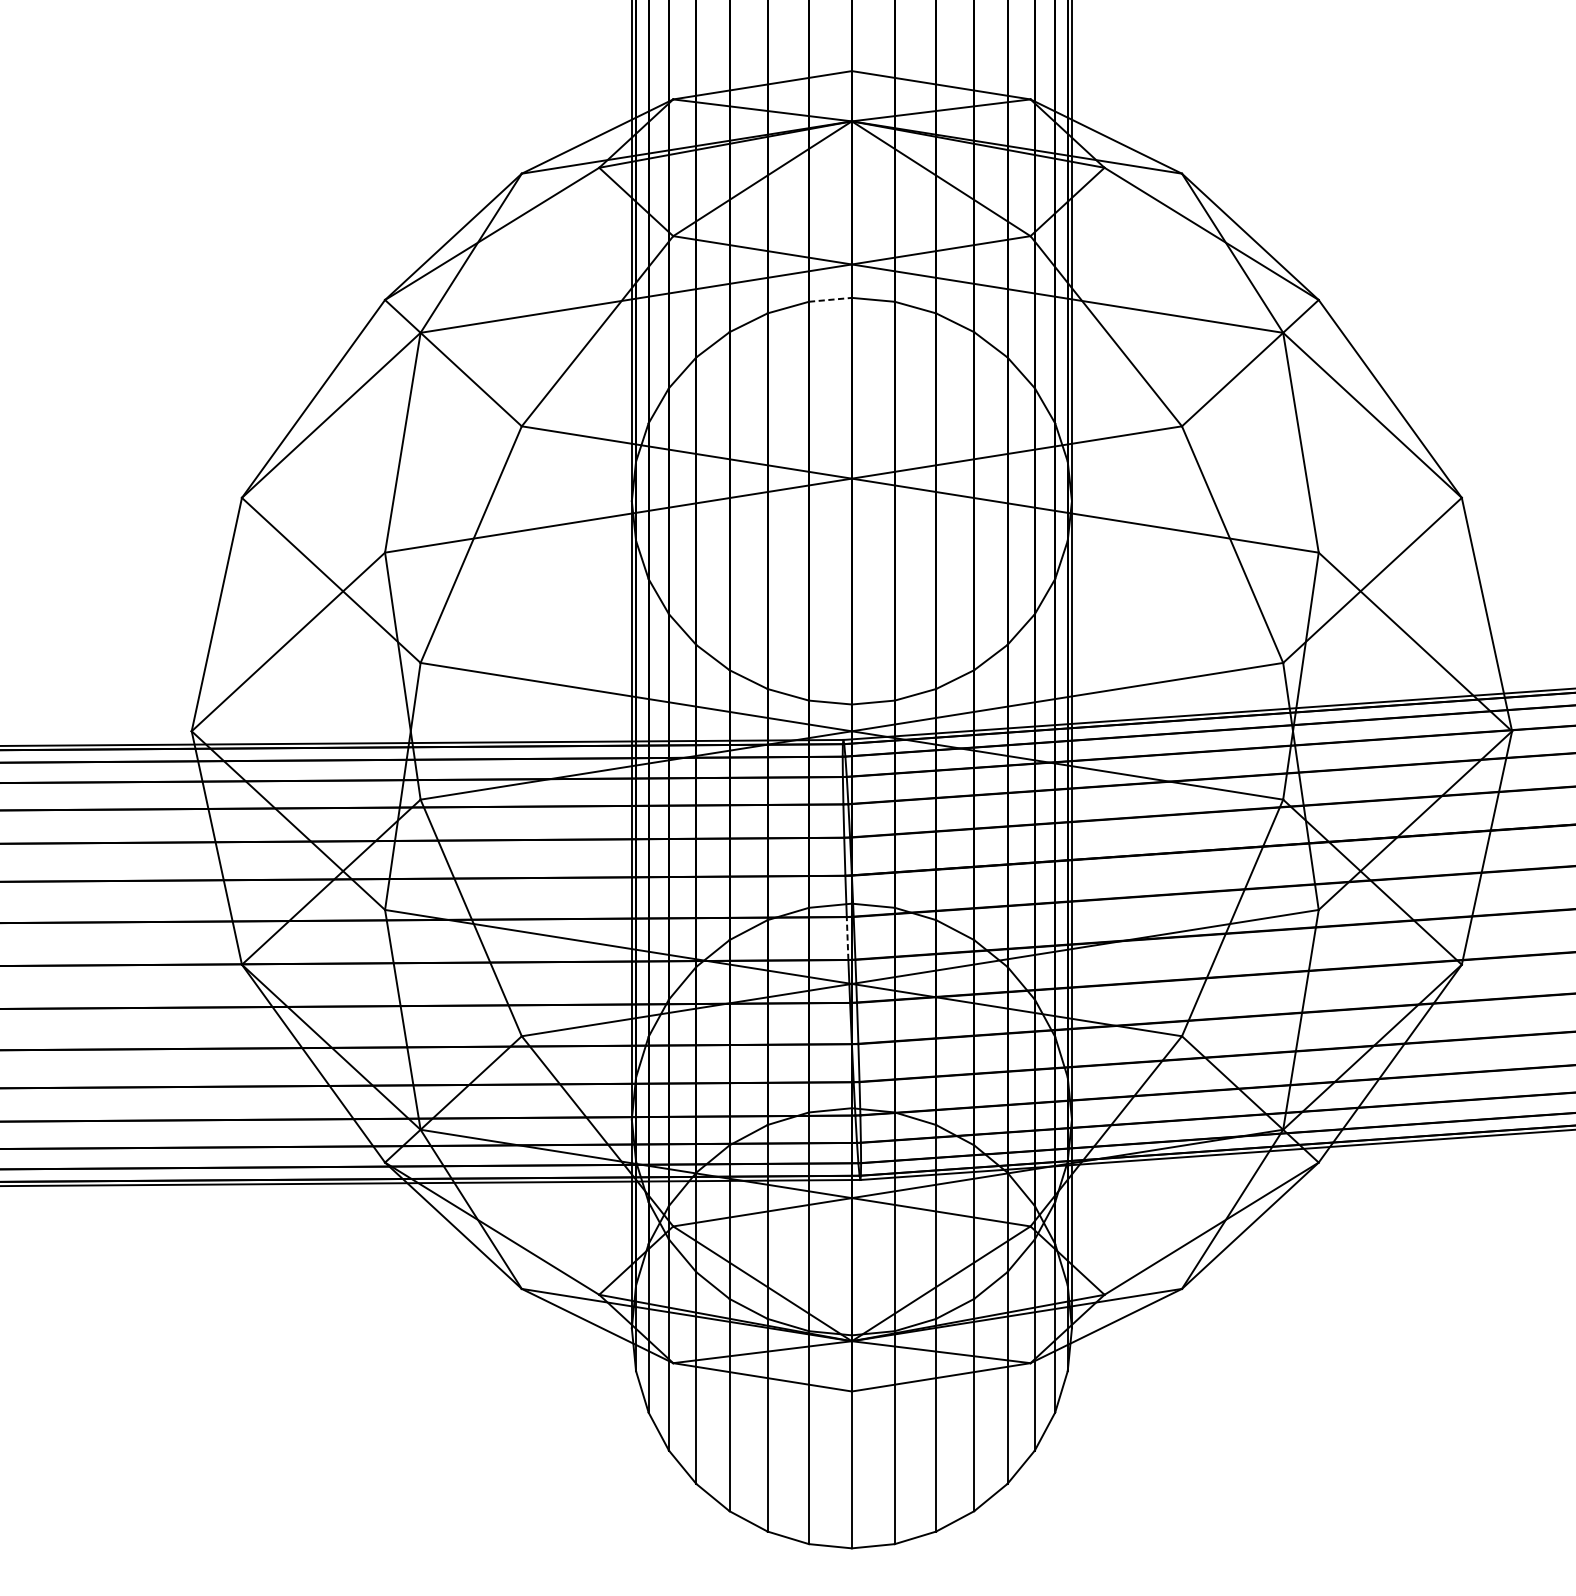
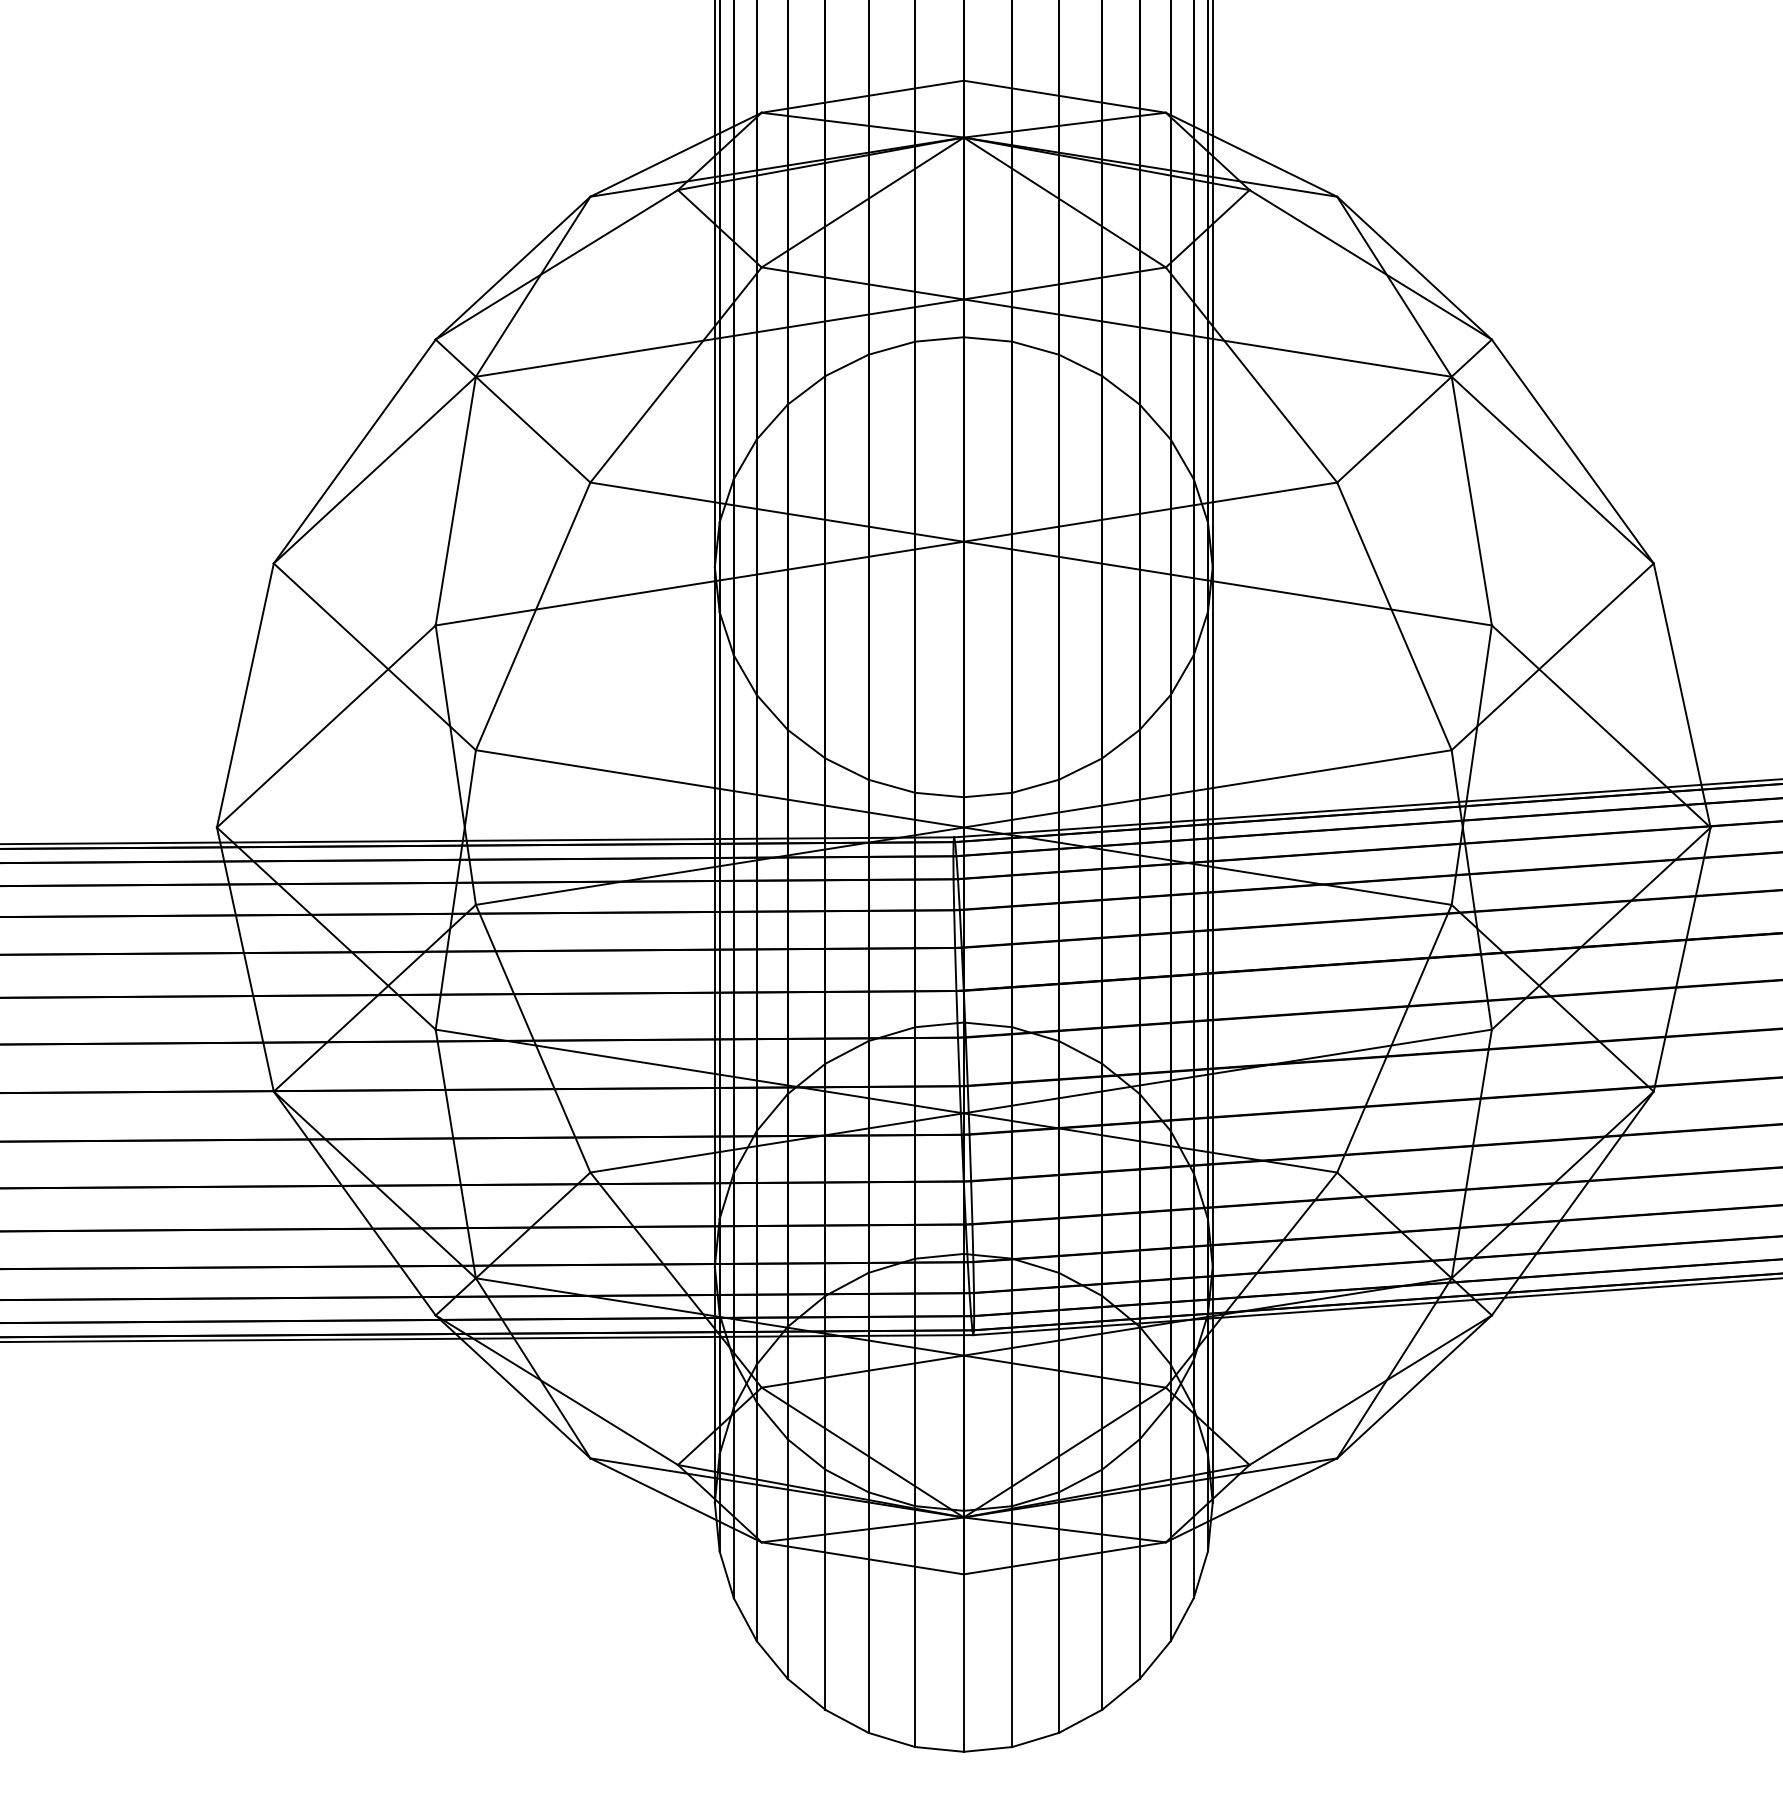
line: (831, 299) -> (940, 339), dashed -> solid
line: (847, 938) -> (958, 1061), dashed -> solid

